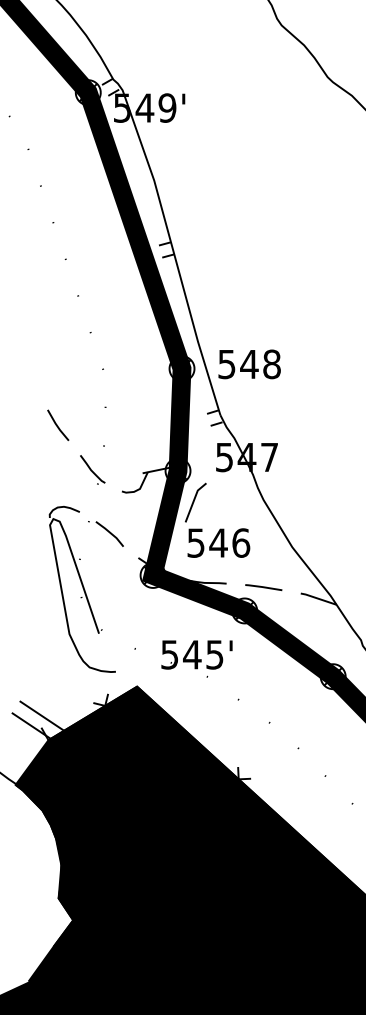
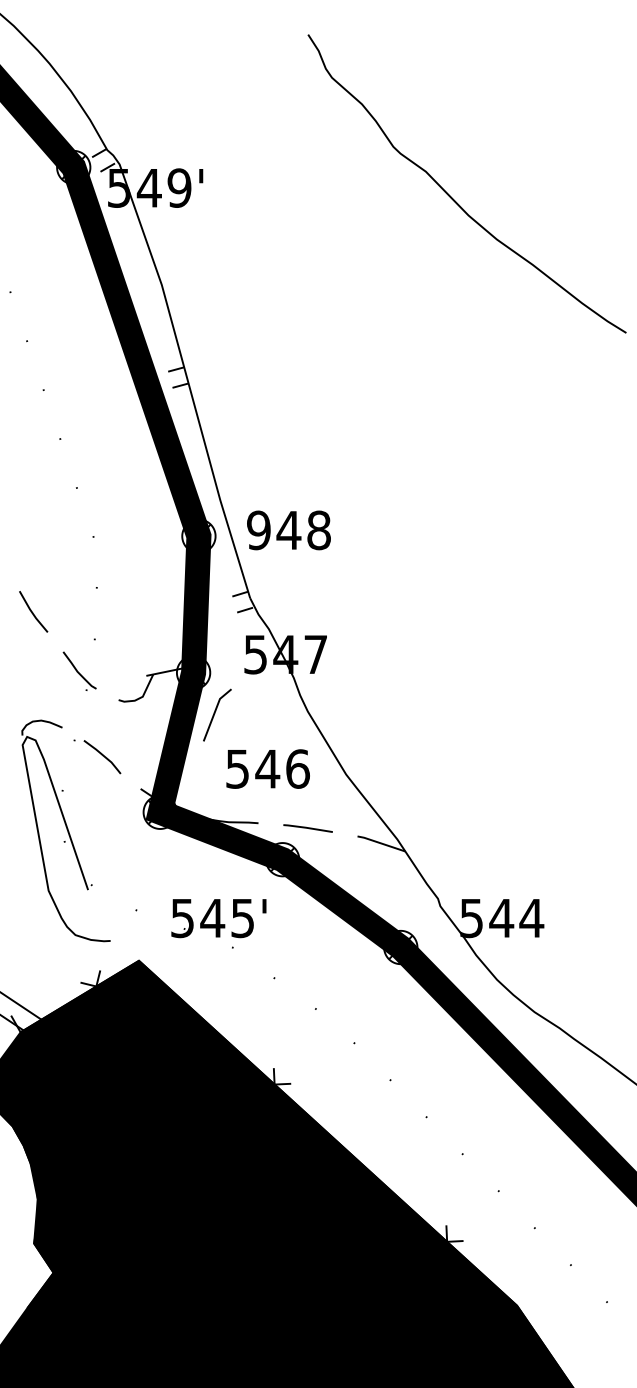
text: (226, 364) -> (258, 530), 548 -> 948
text: (218, 542) -> (267, 768), moved

